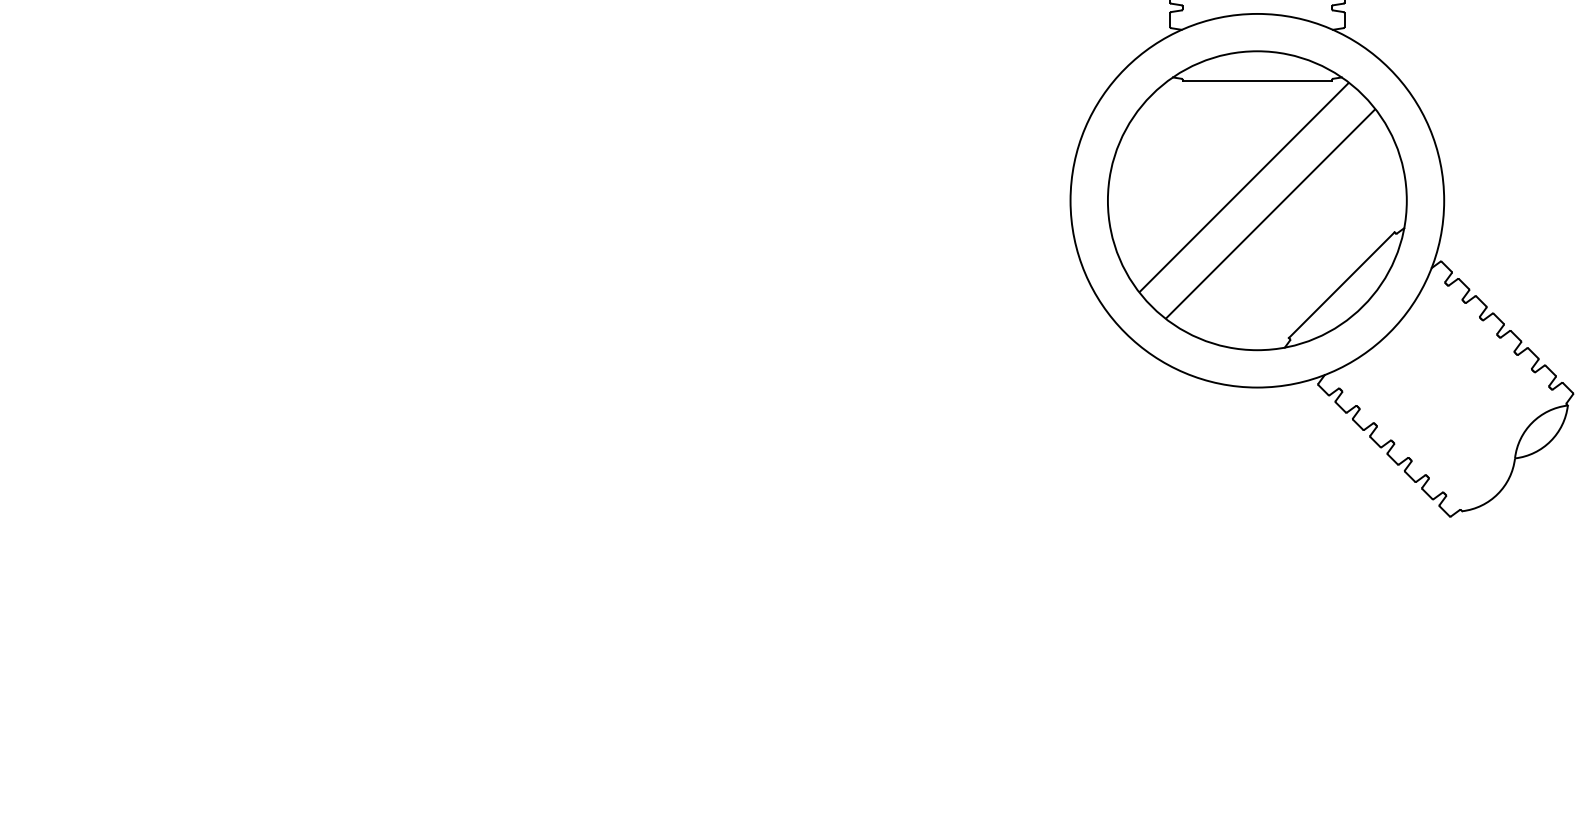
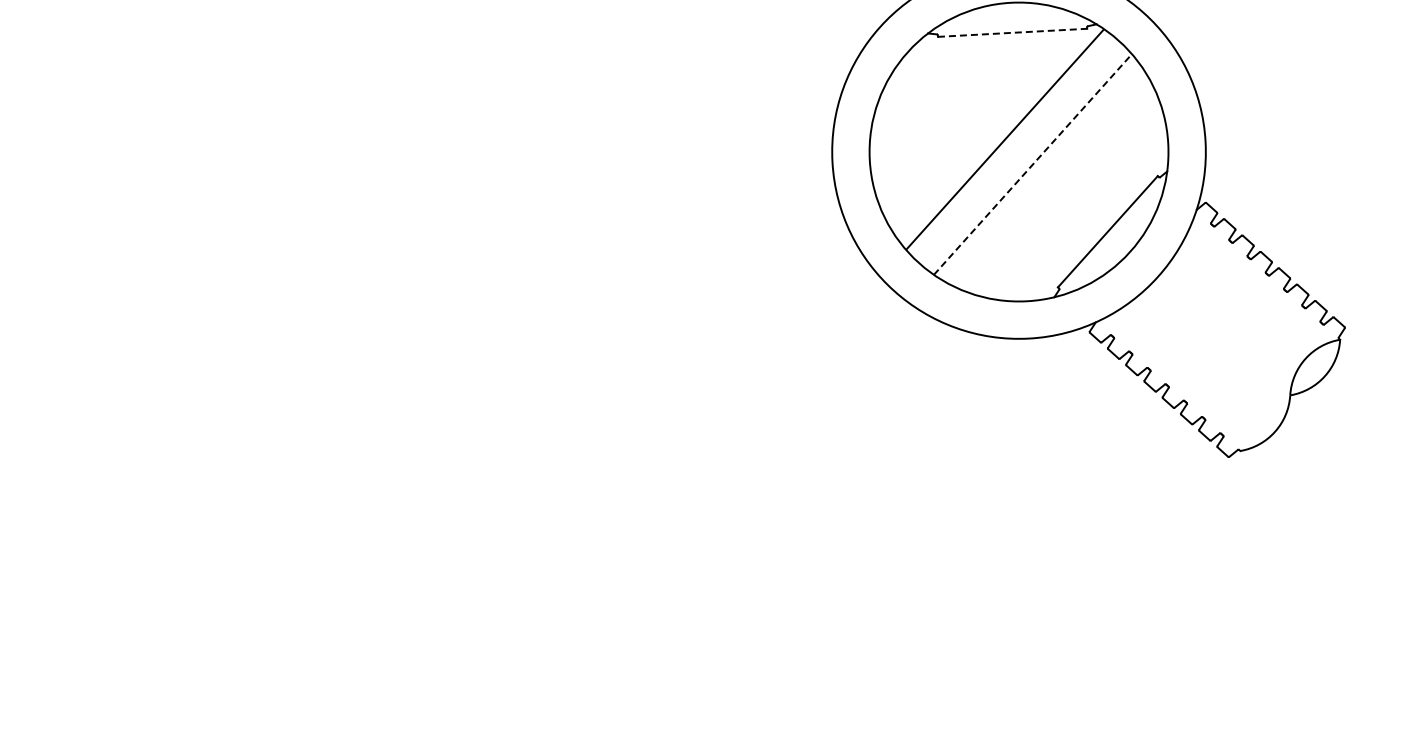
line: (1257, 81) -> (1012, 32), solid -> dashed
line: (1270, 213) -> (1032, 164), solid -> dashed

